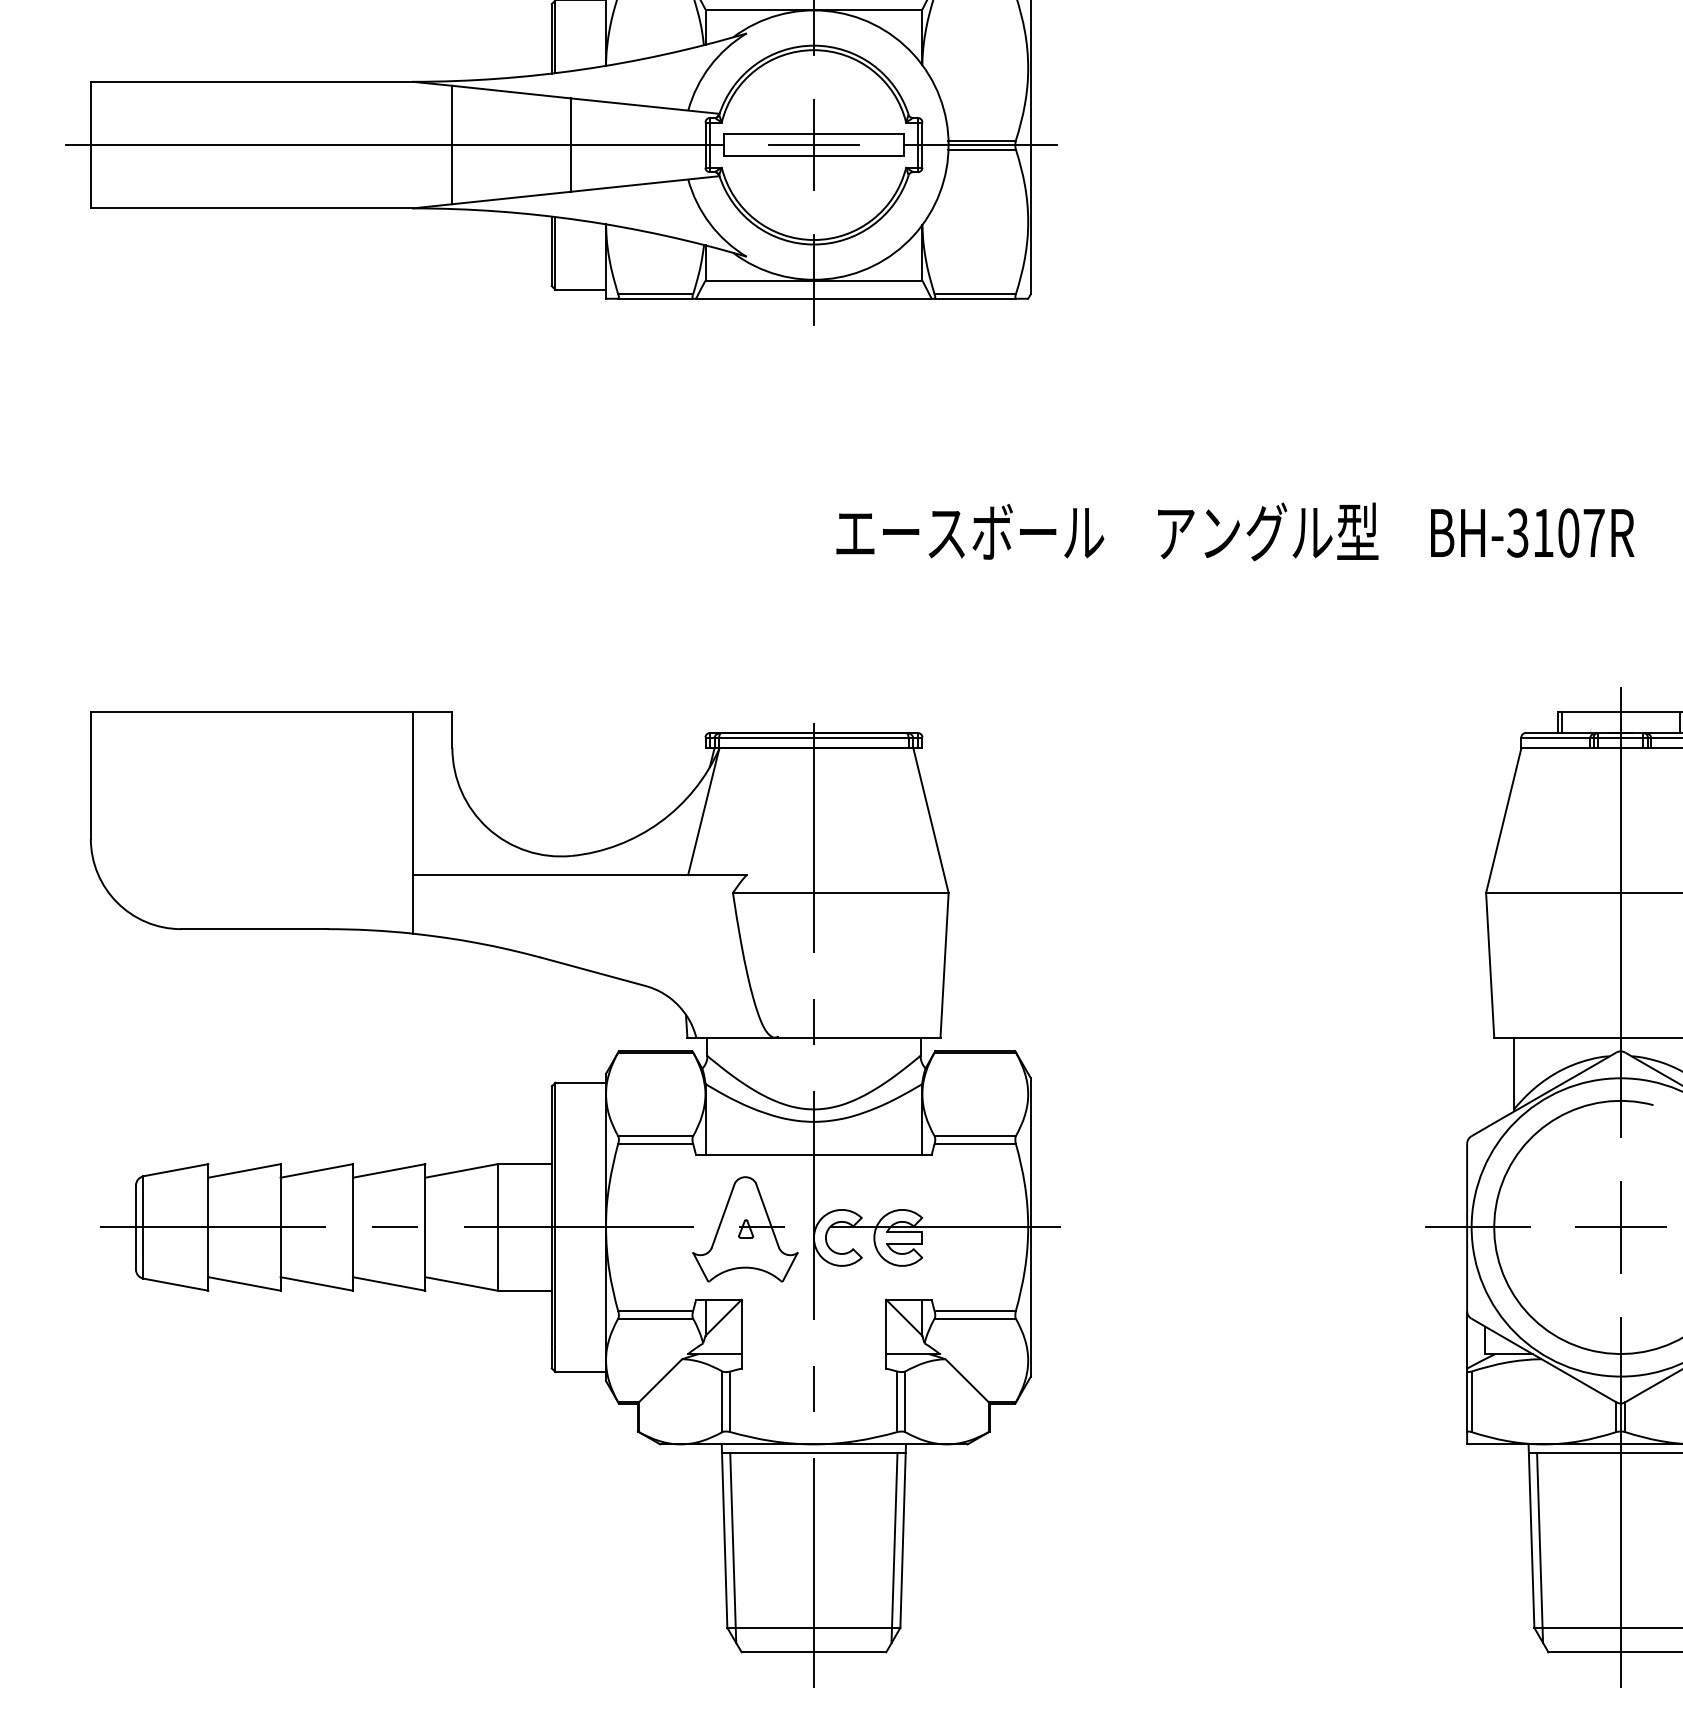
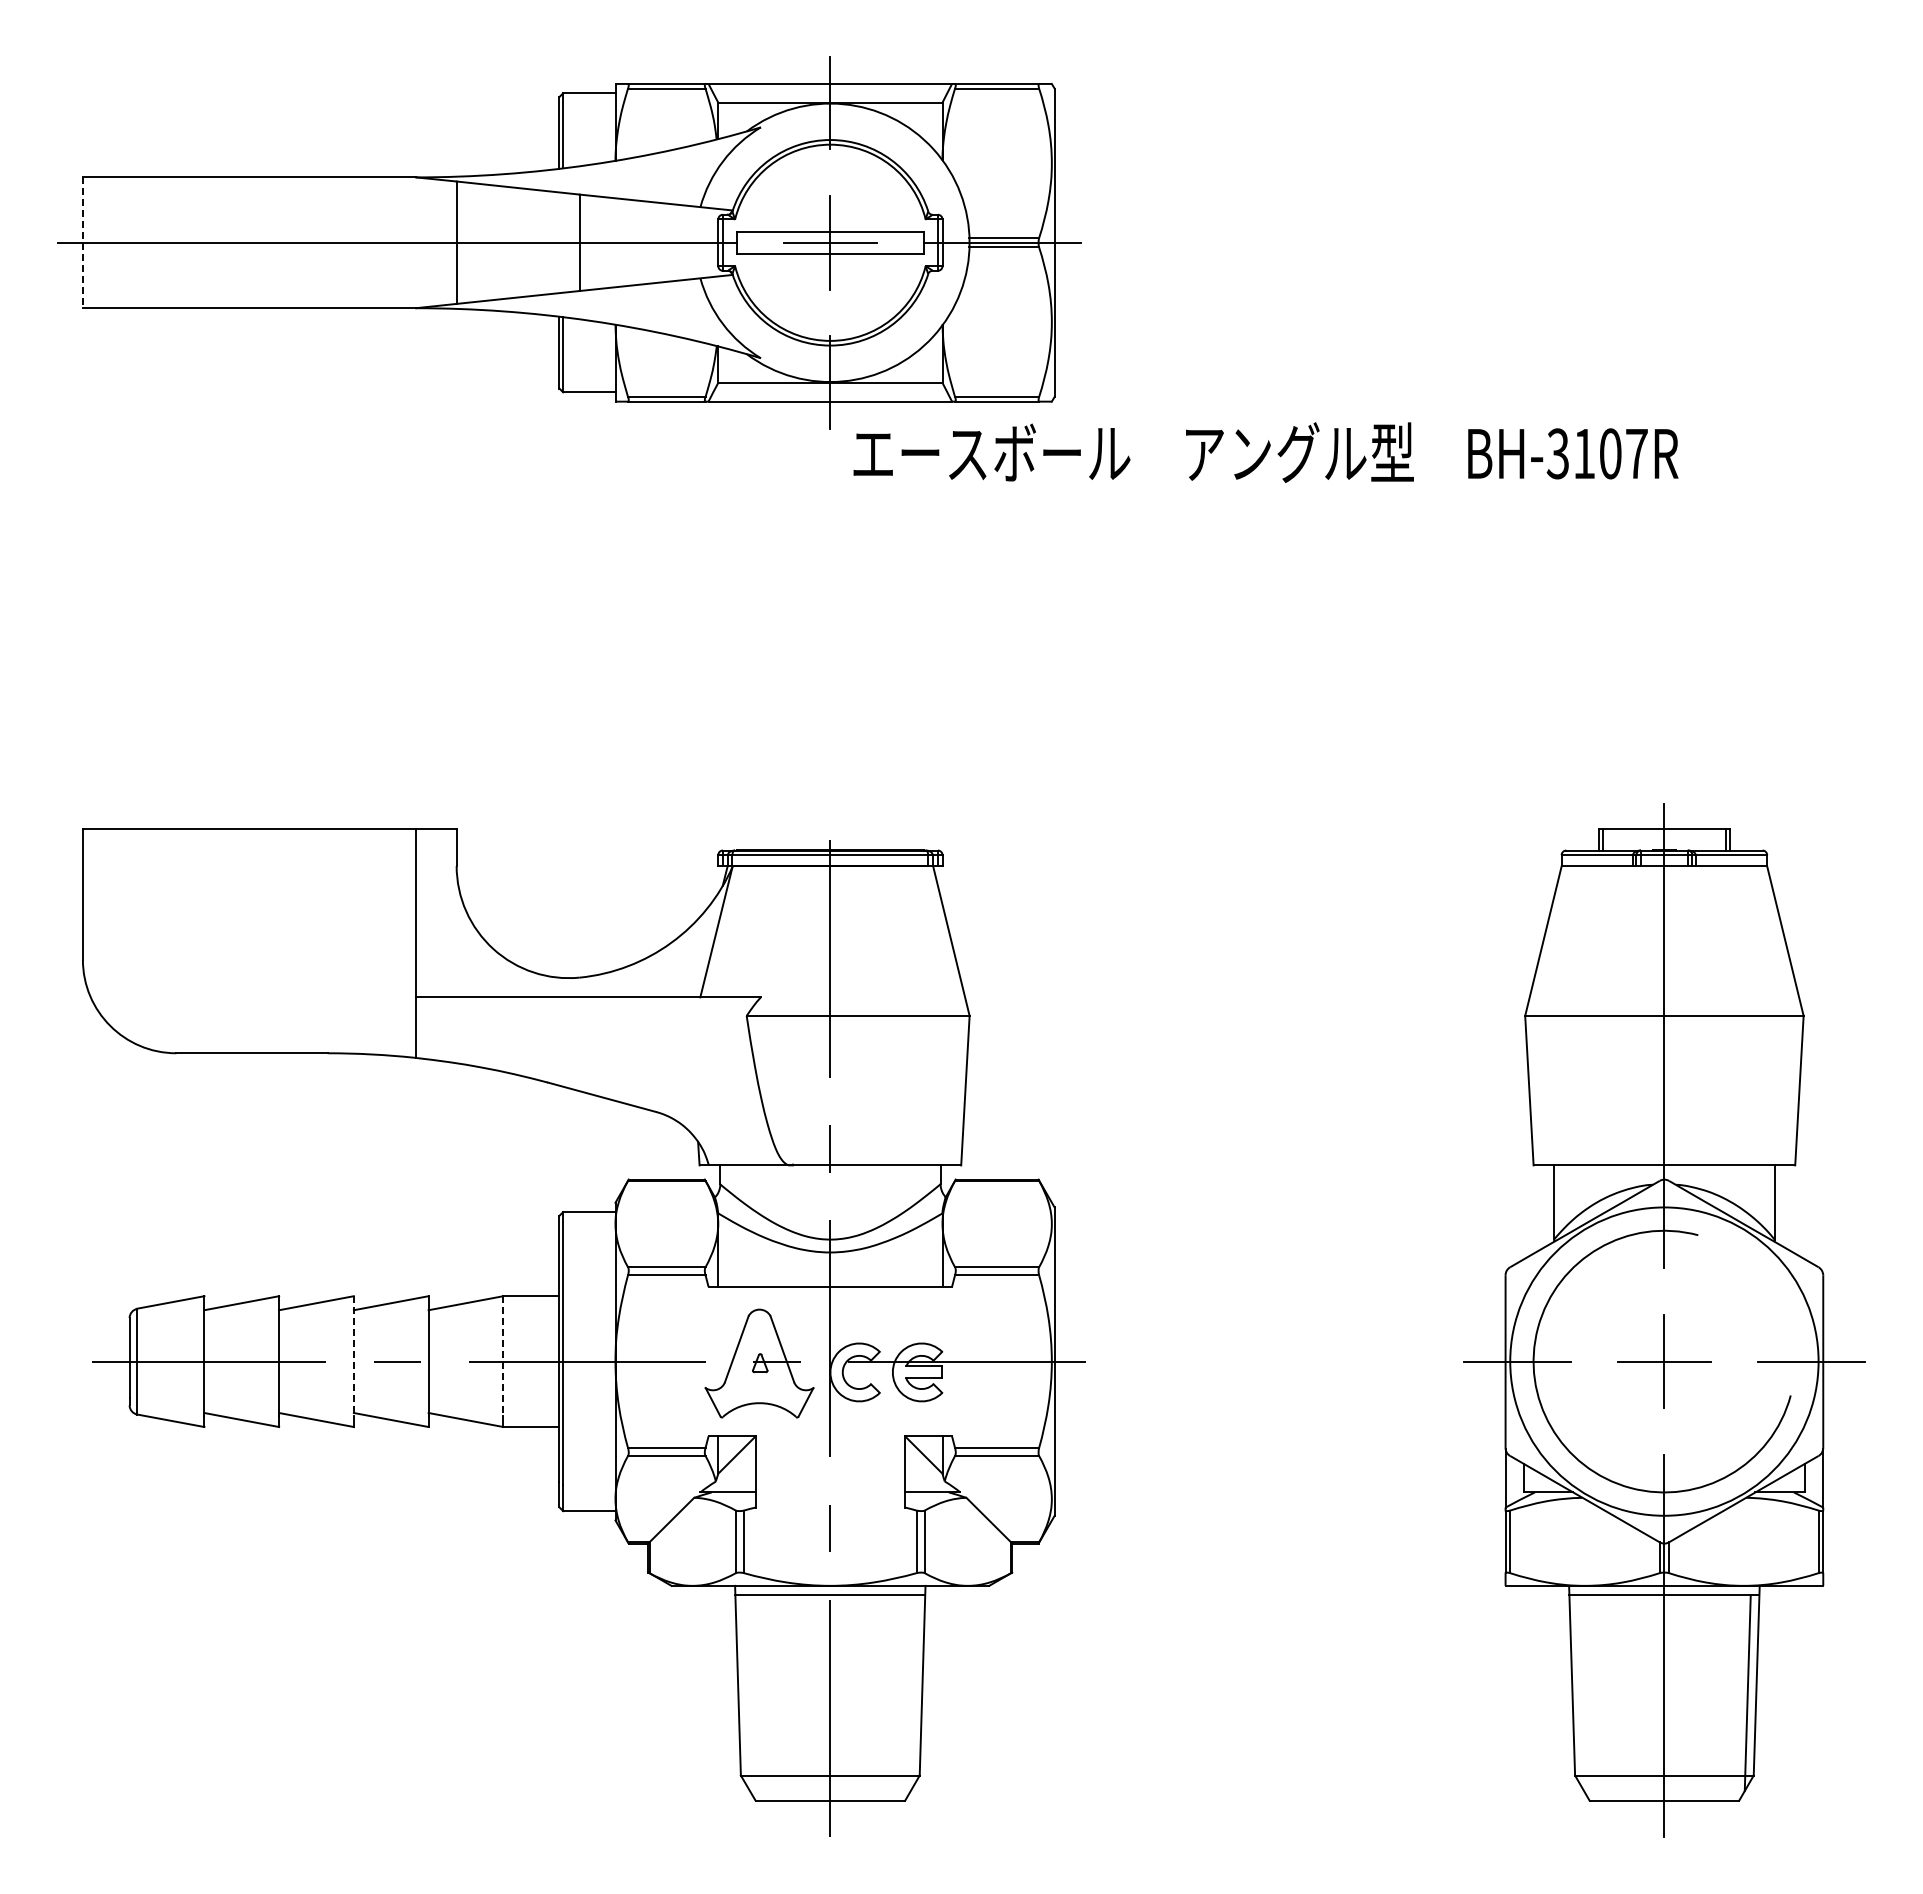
line: (90, 145) -> (82, 243), solid -> dashed
text: (1234, 531) -> (1265, 452), moved
line: (352, 1222) -> (353, 1356), solid -> dashed
line: (497, 1222) -> (503, 1356), solid -> dashed
line: (732, 1548) -> (746, 1693), removed
line: (894, 1548) -> (913, 1693), removed
line: (1539, 1548) -> (1580, 1693), removed

